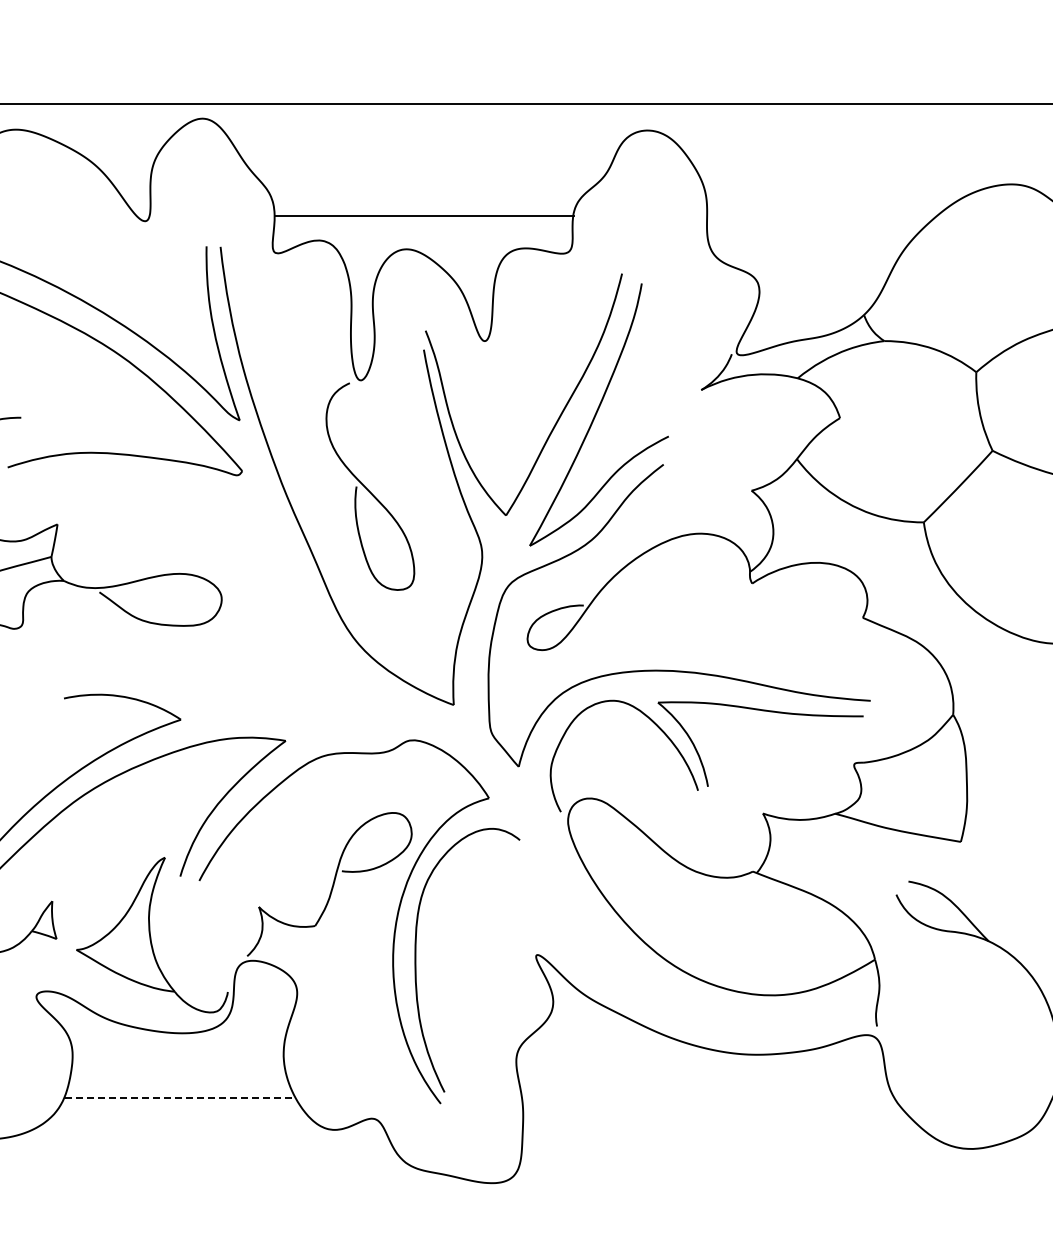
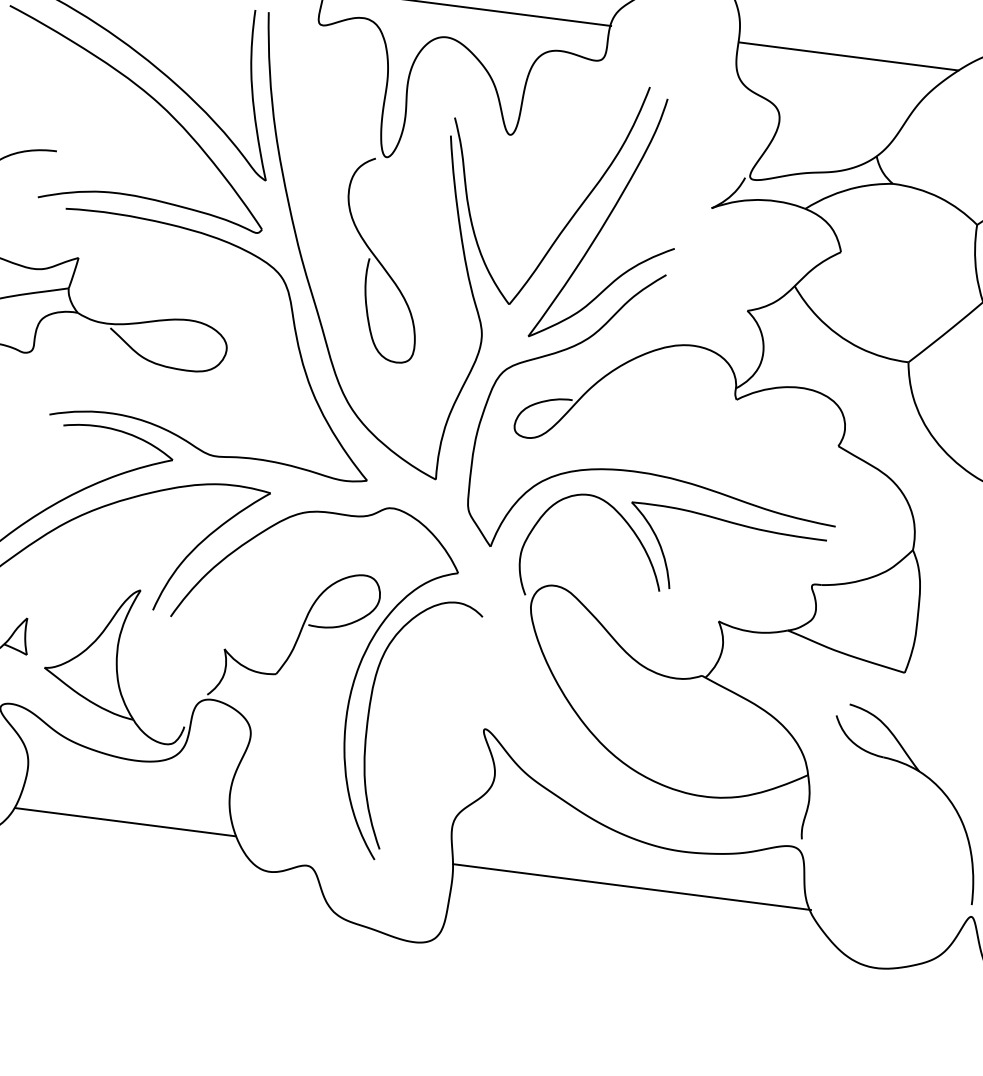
line: (822, 216) -> (848, 56), added
part: (288, 570) -> (294, 330), added
line: (180, 1097) -> (126, 821), dashed -> solid
line: (708, 1097) -> (631, 886), added

